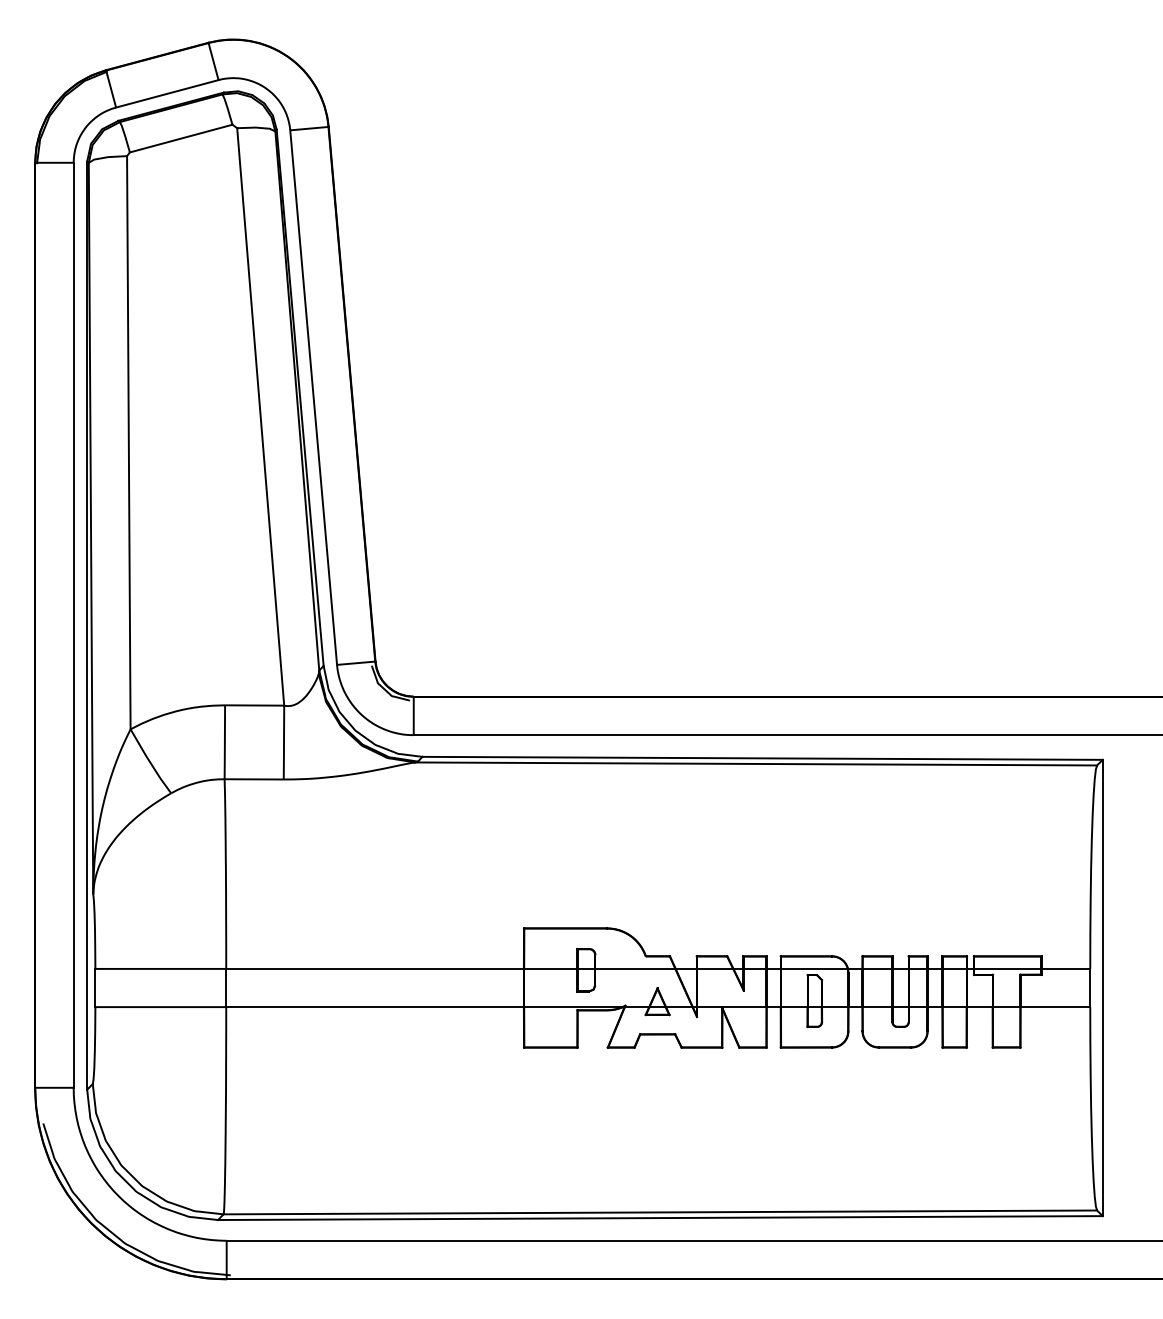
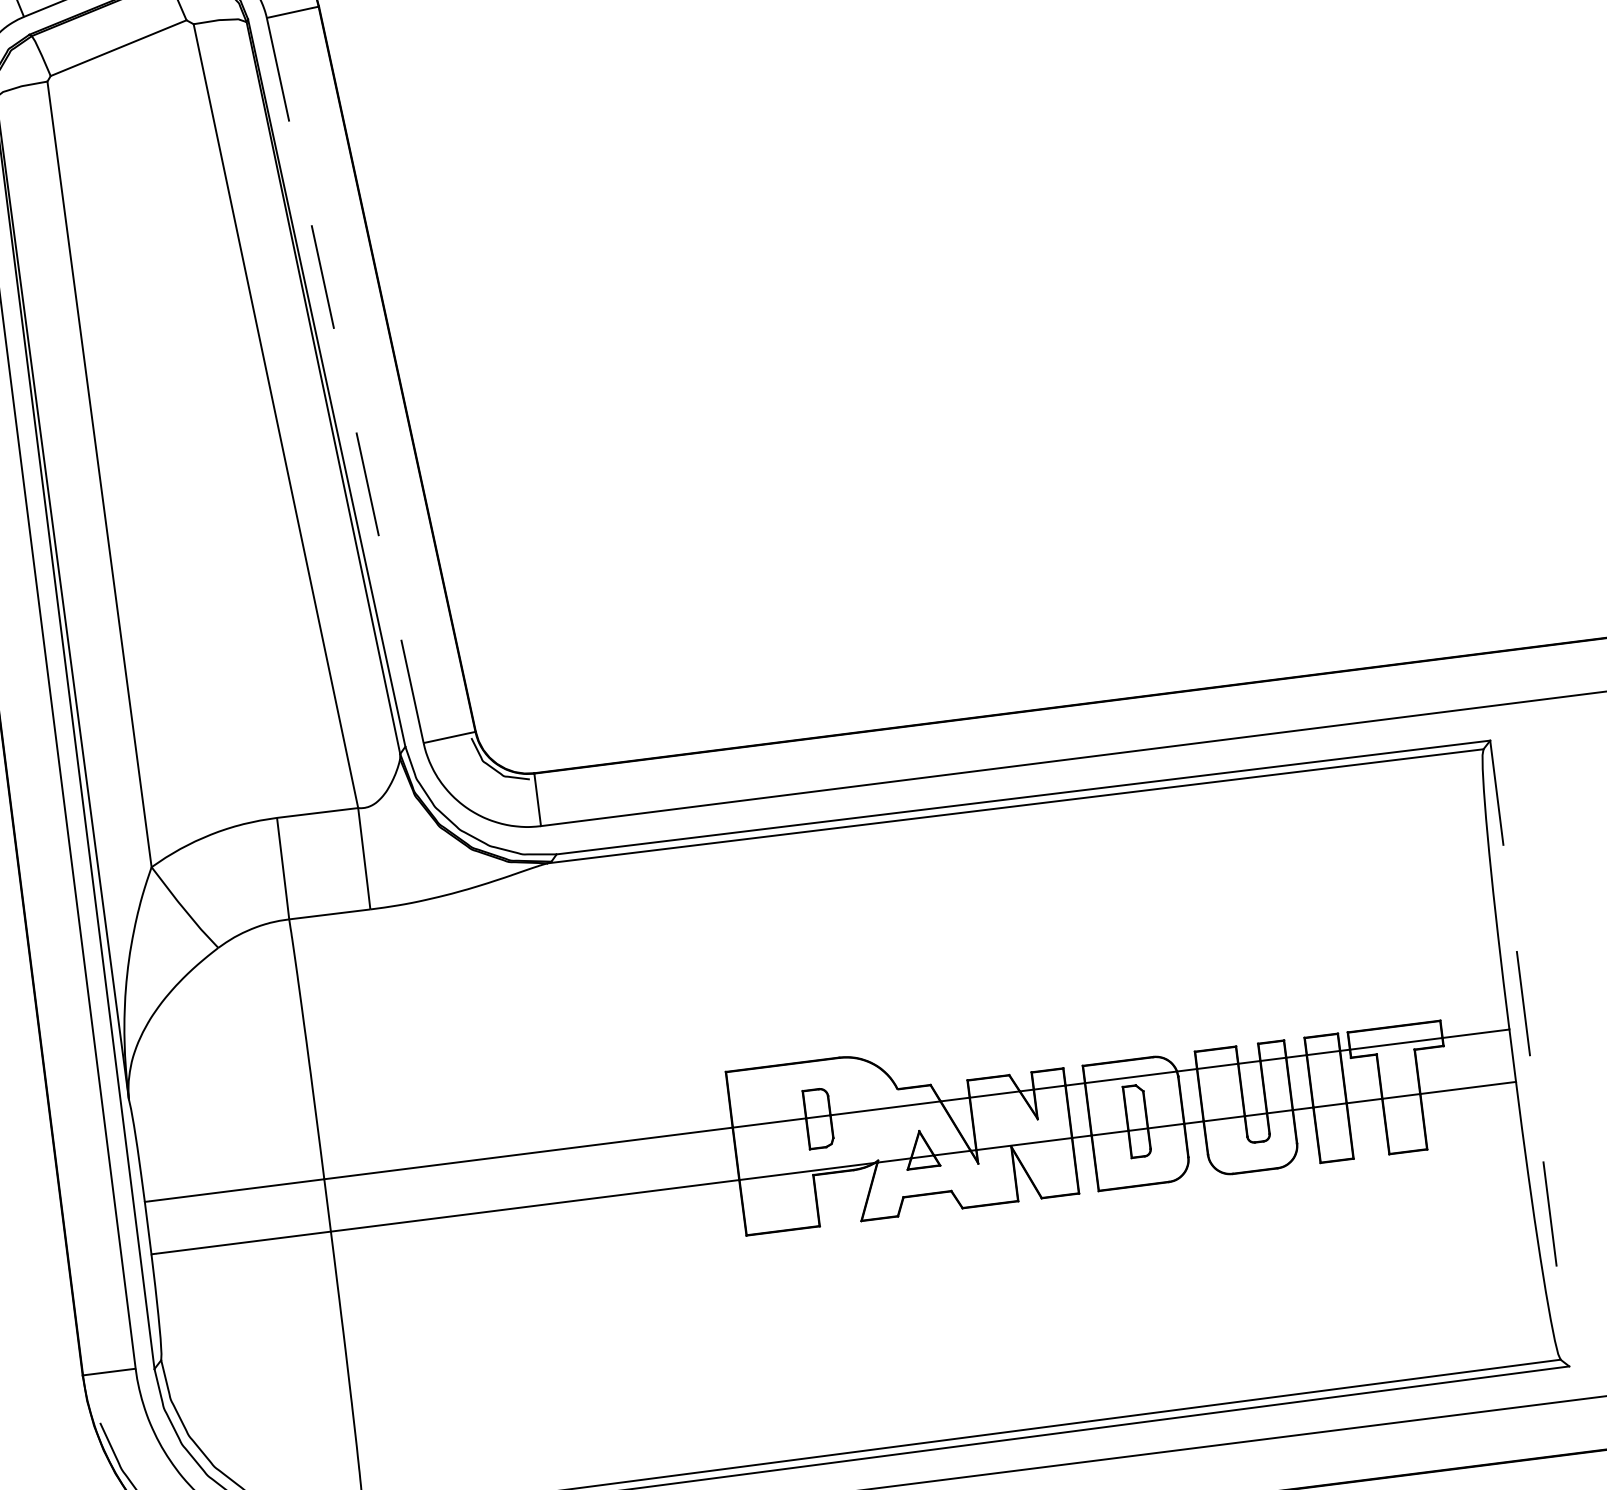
line: (313, 398) -> (345, 381), solid -> dashed
line: (1102, 988) -> (1529, 1054), solid -> dashed

